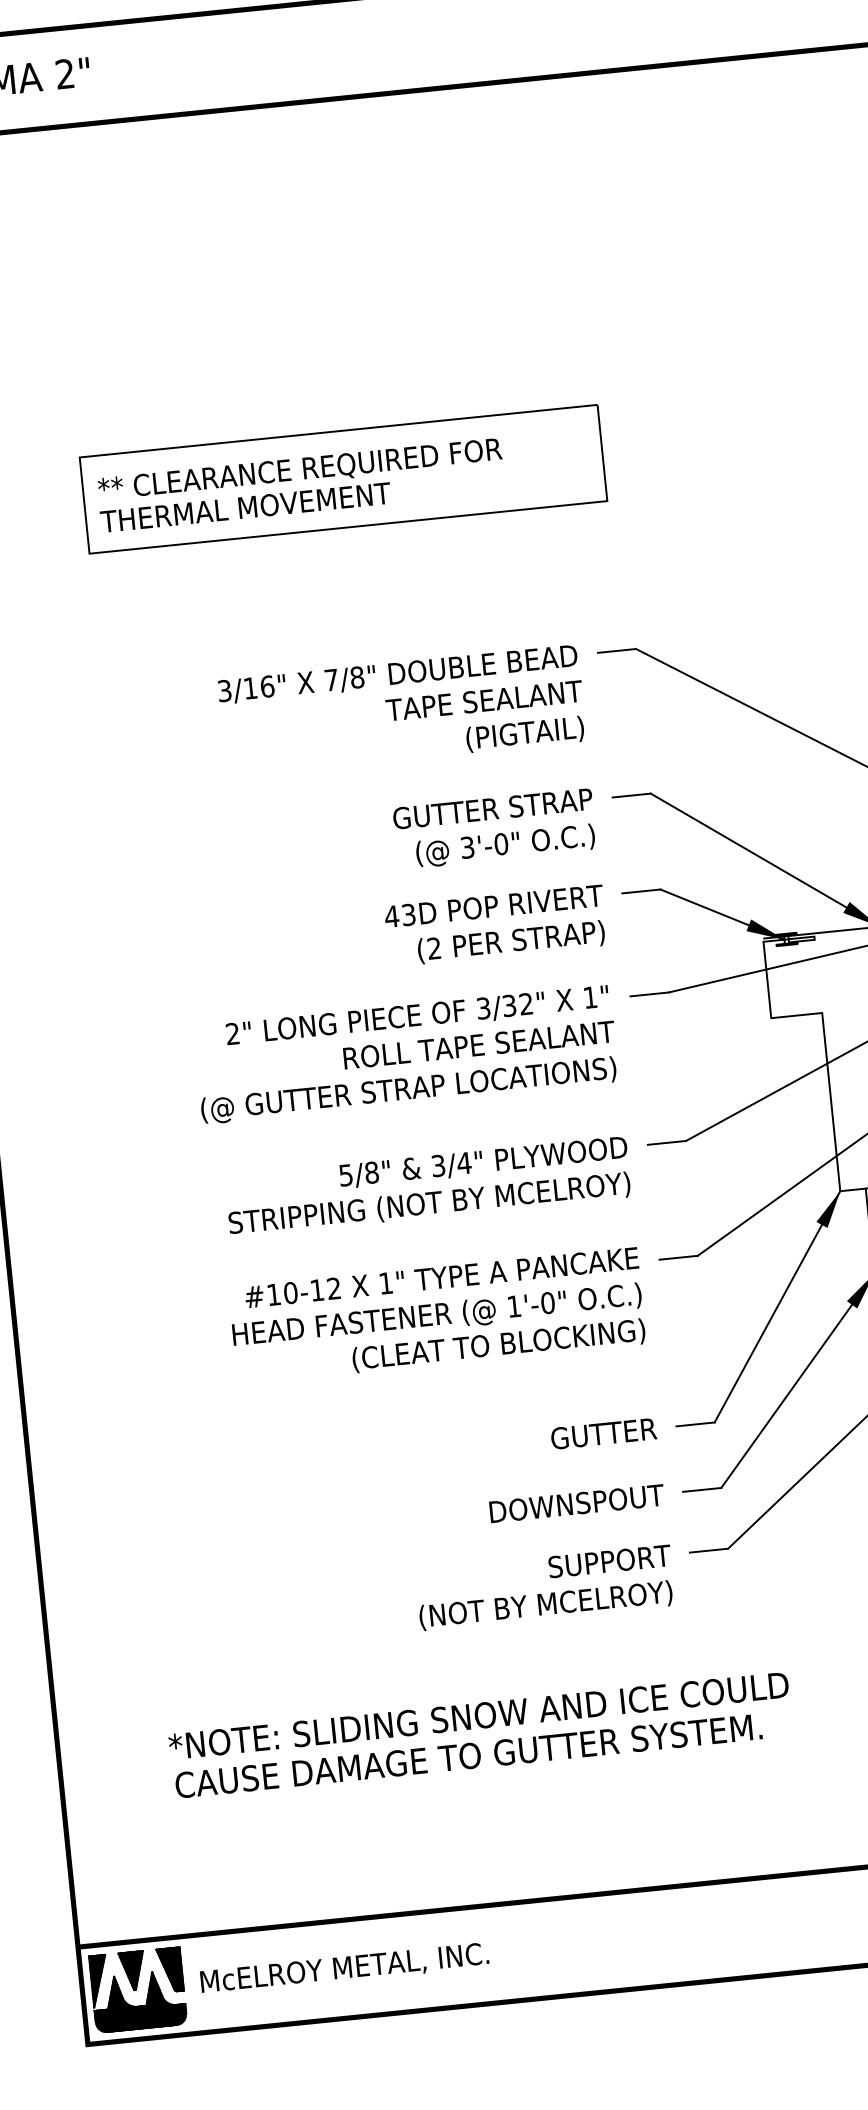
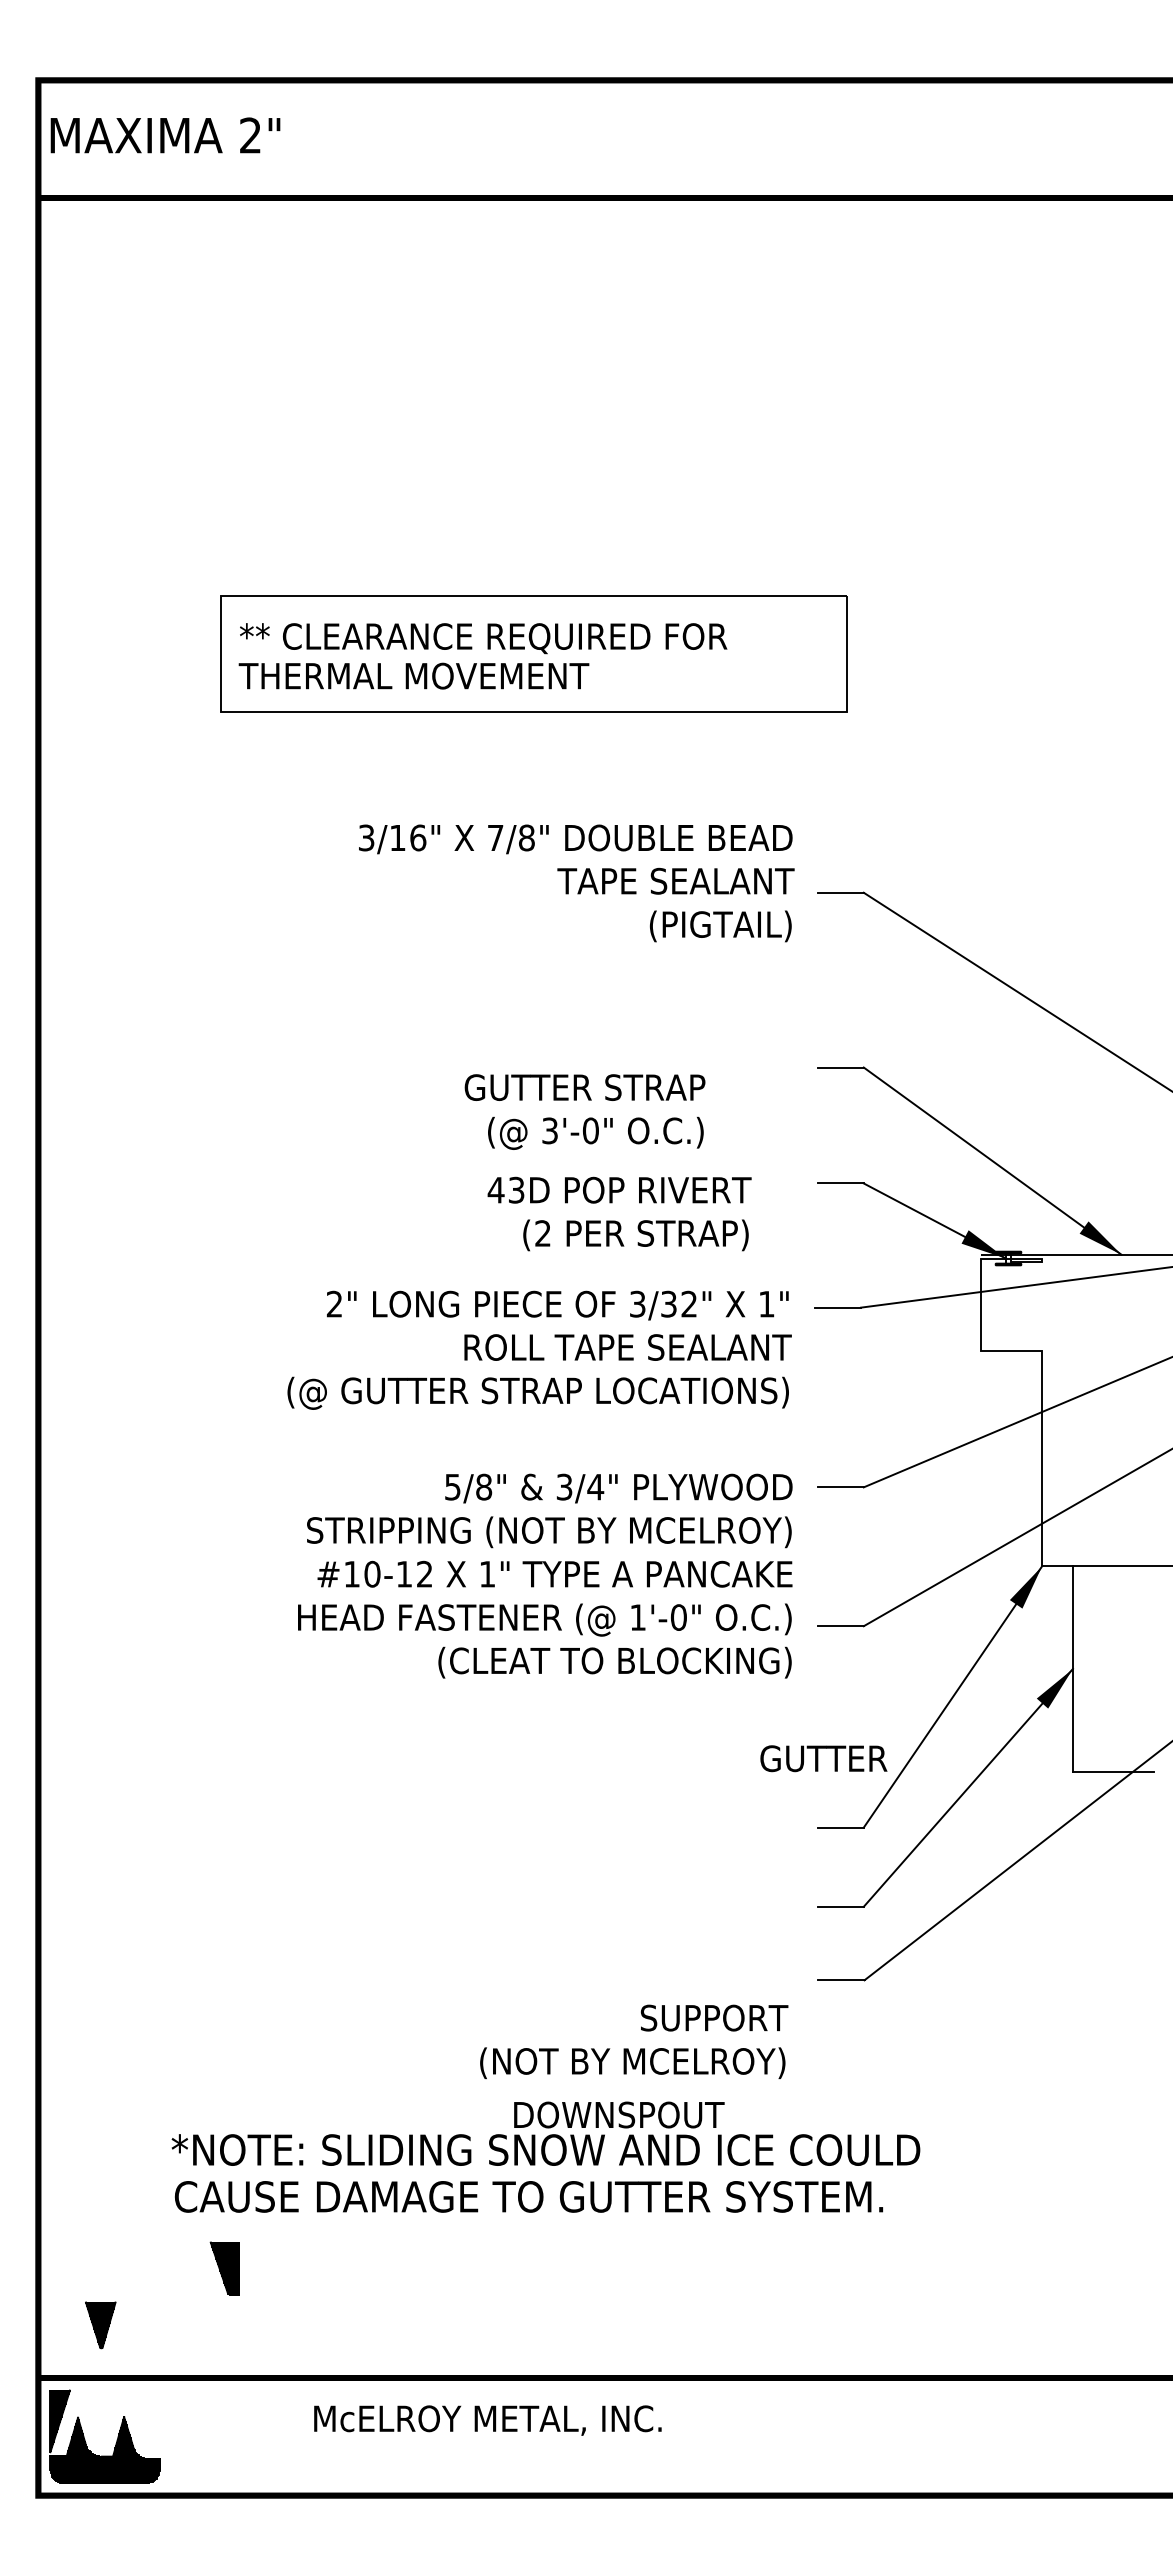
text: (402, 711) -> (576, 883), moved
text: (494, 828) -> (584, 1111), moved
text: (495, 925) -> (619, 1213), moved
text: (437, 1315) -> (545, 1619), moved
text: (603, 1433) -> (823, 1758), moved
text: (577, 1503) -> (619, 2114), moved
text: (545, 1587) -> (634, 2041), moved
text: (344, 1969) -> (487, 2420), moved
part: (169, 1970) -> (224, 2268), moved
part: (132, 1971) -> (100, 2325), moved

